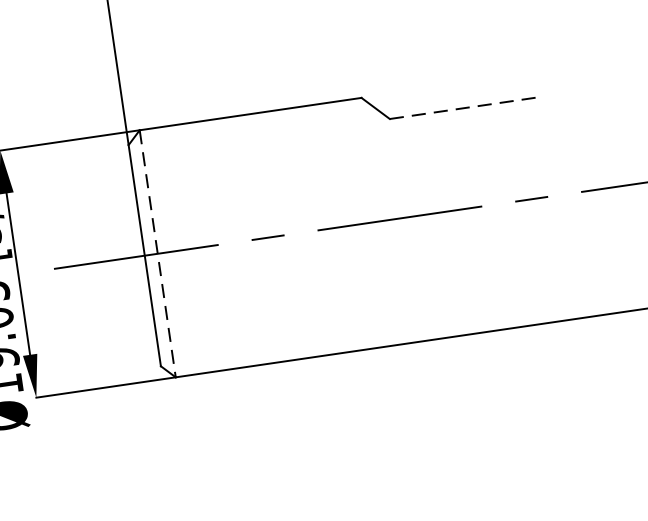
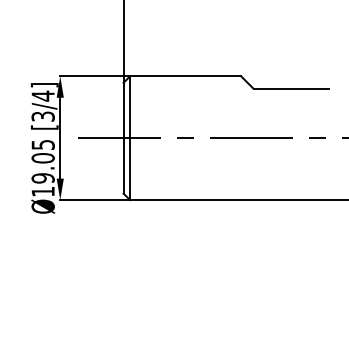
line: (465, 107) -> (291, 88), dashed -> solid
line: (158, 254) -> (130, 138), dashed -> solid

